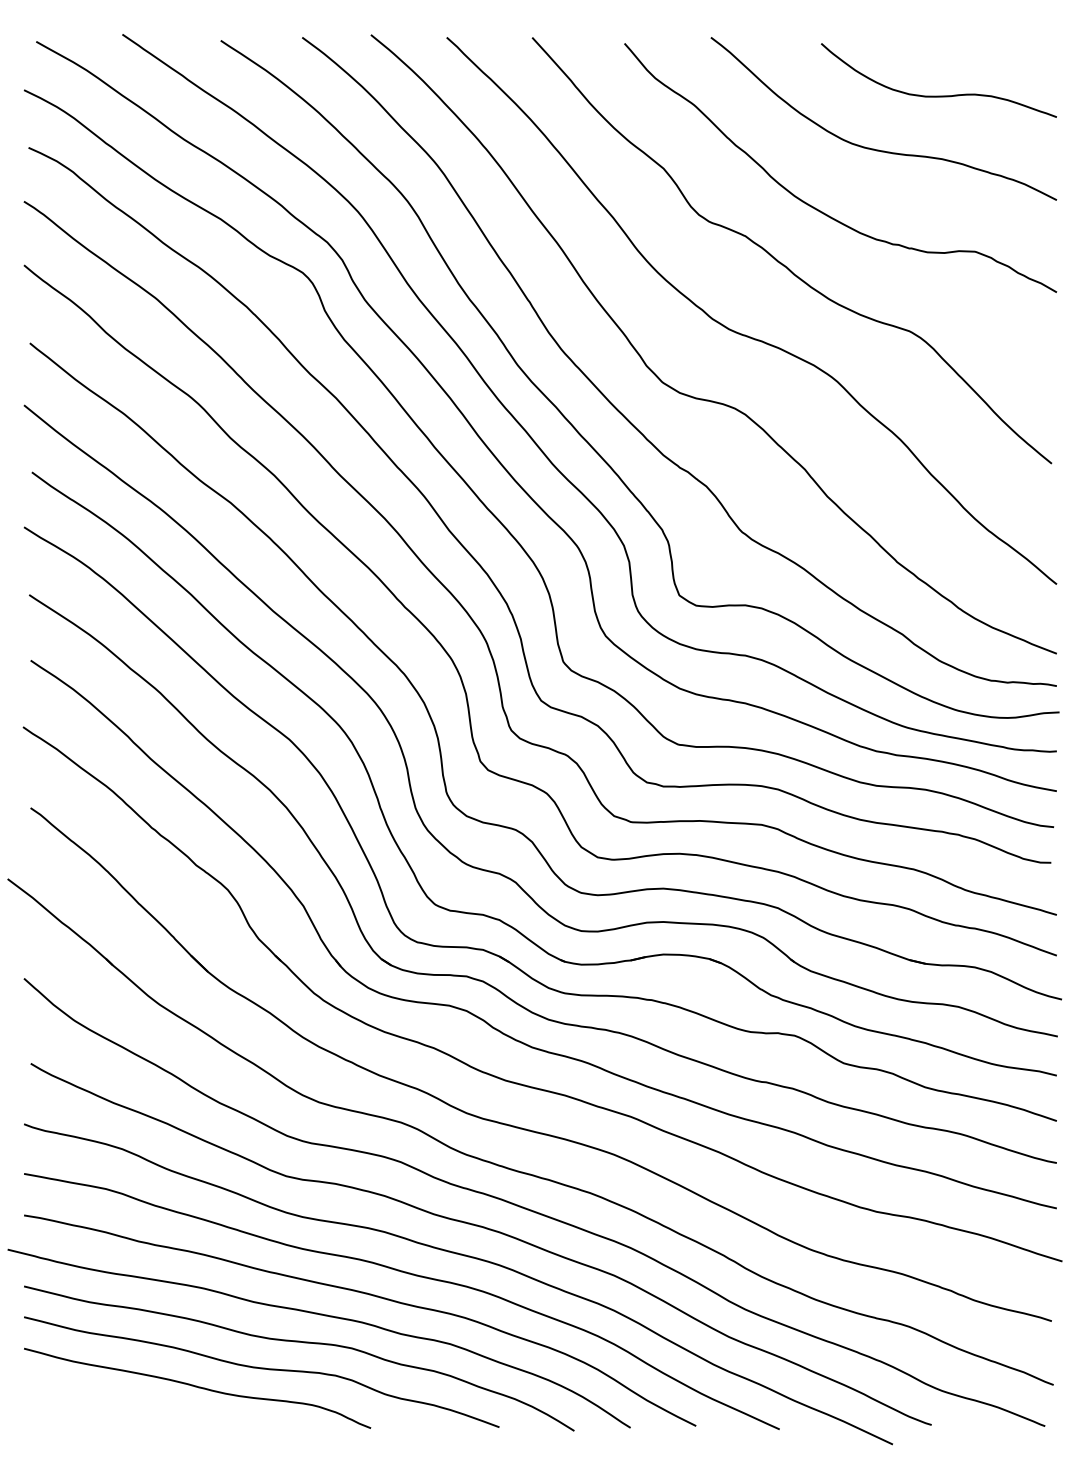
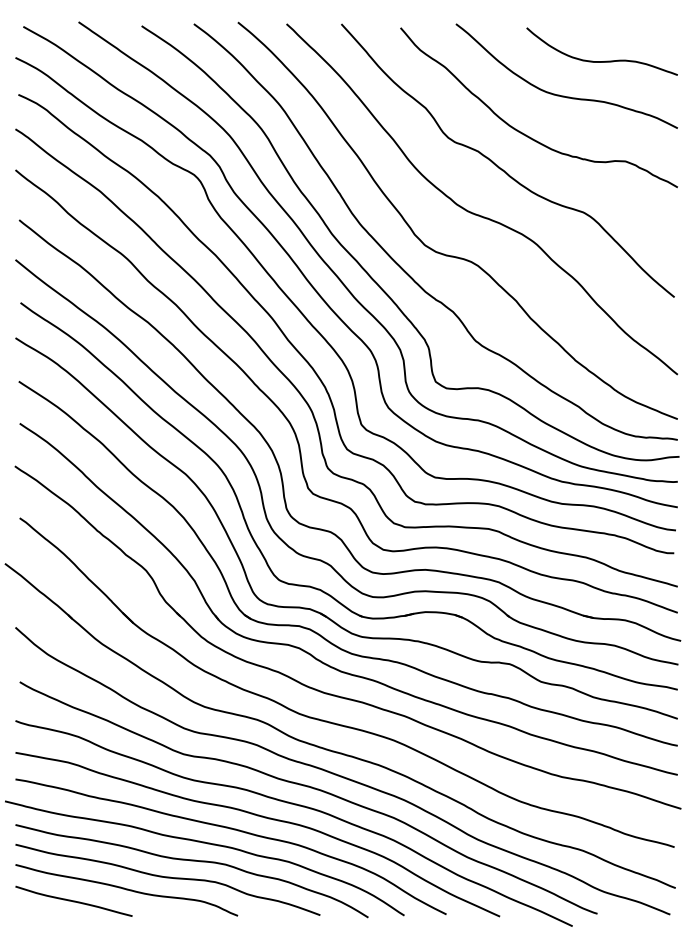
curve: (114, 1404) -> (73, 900), added

